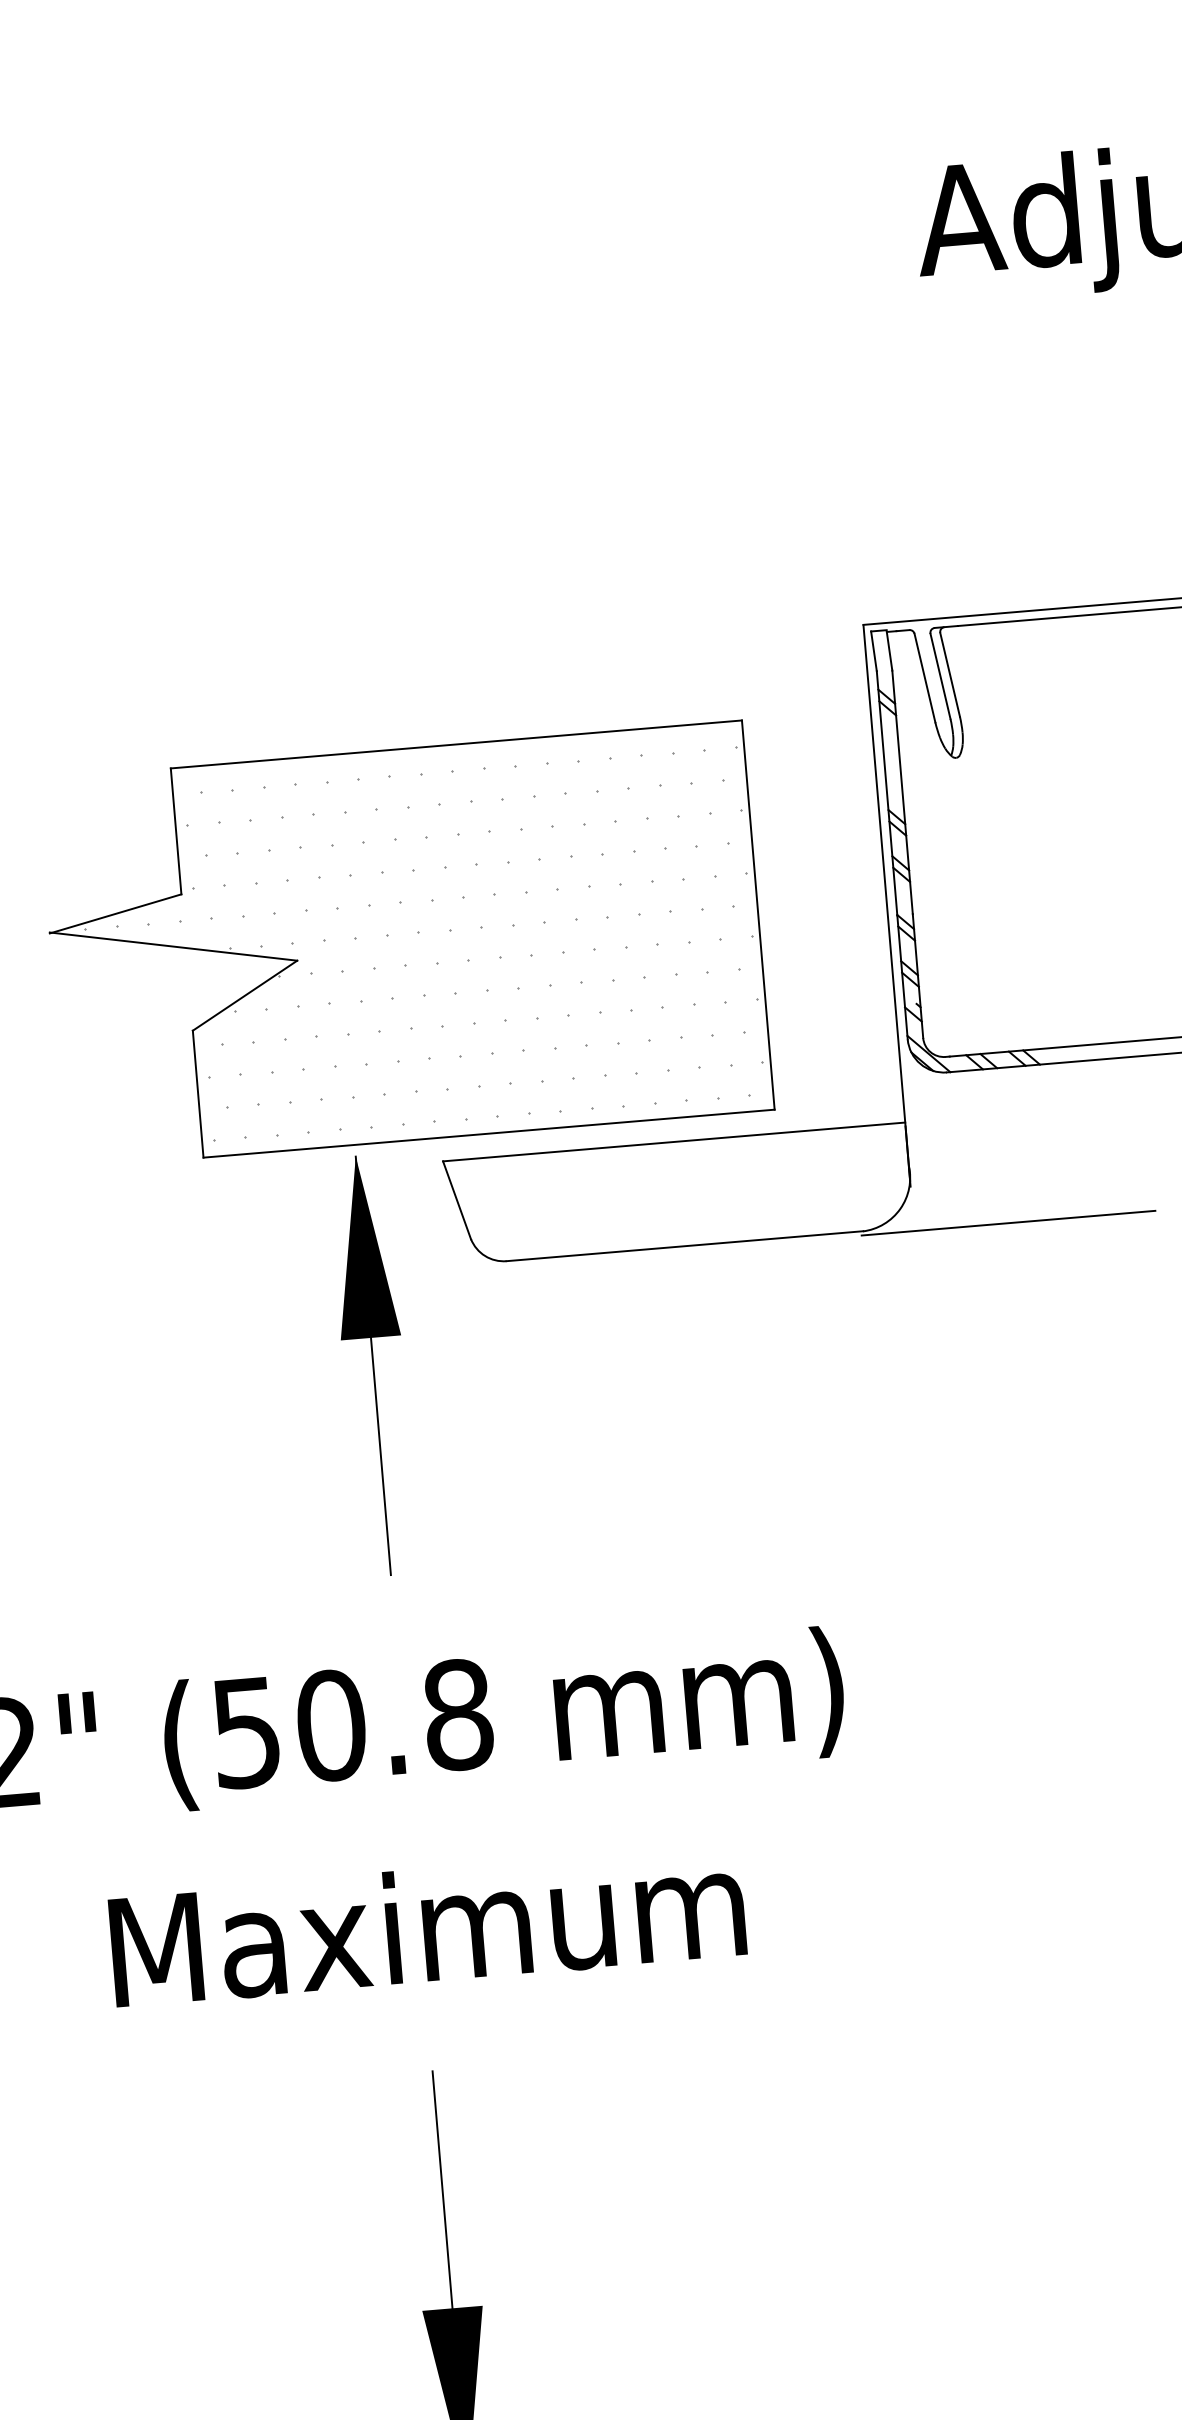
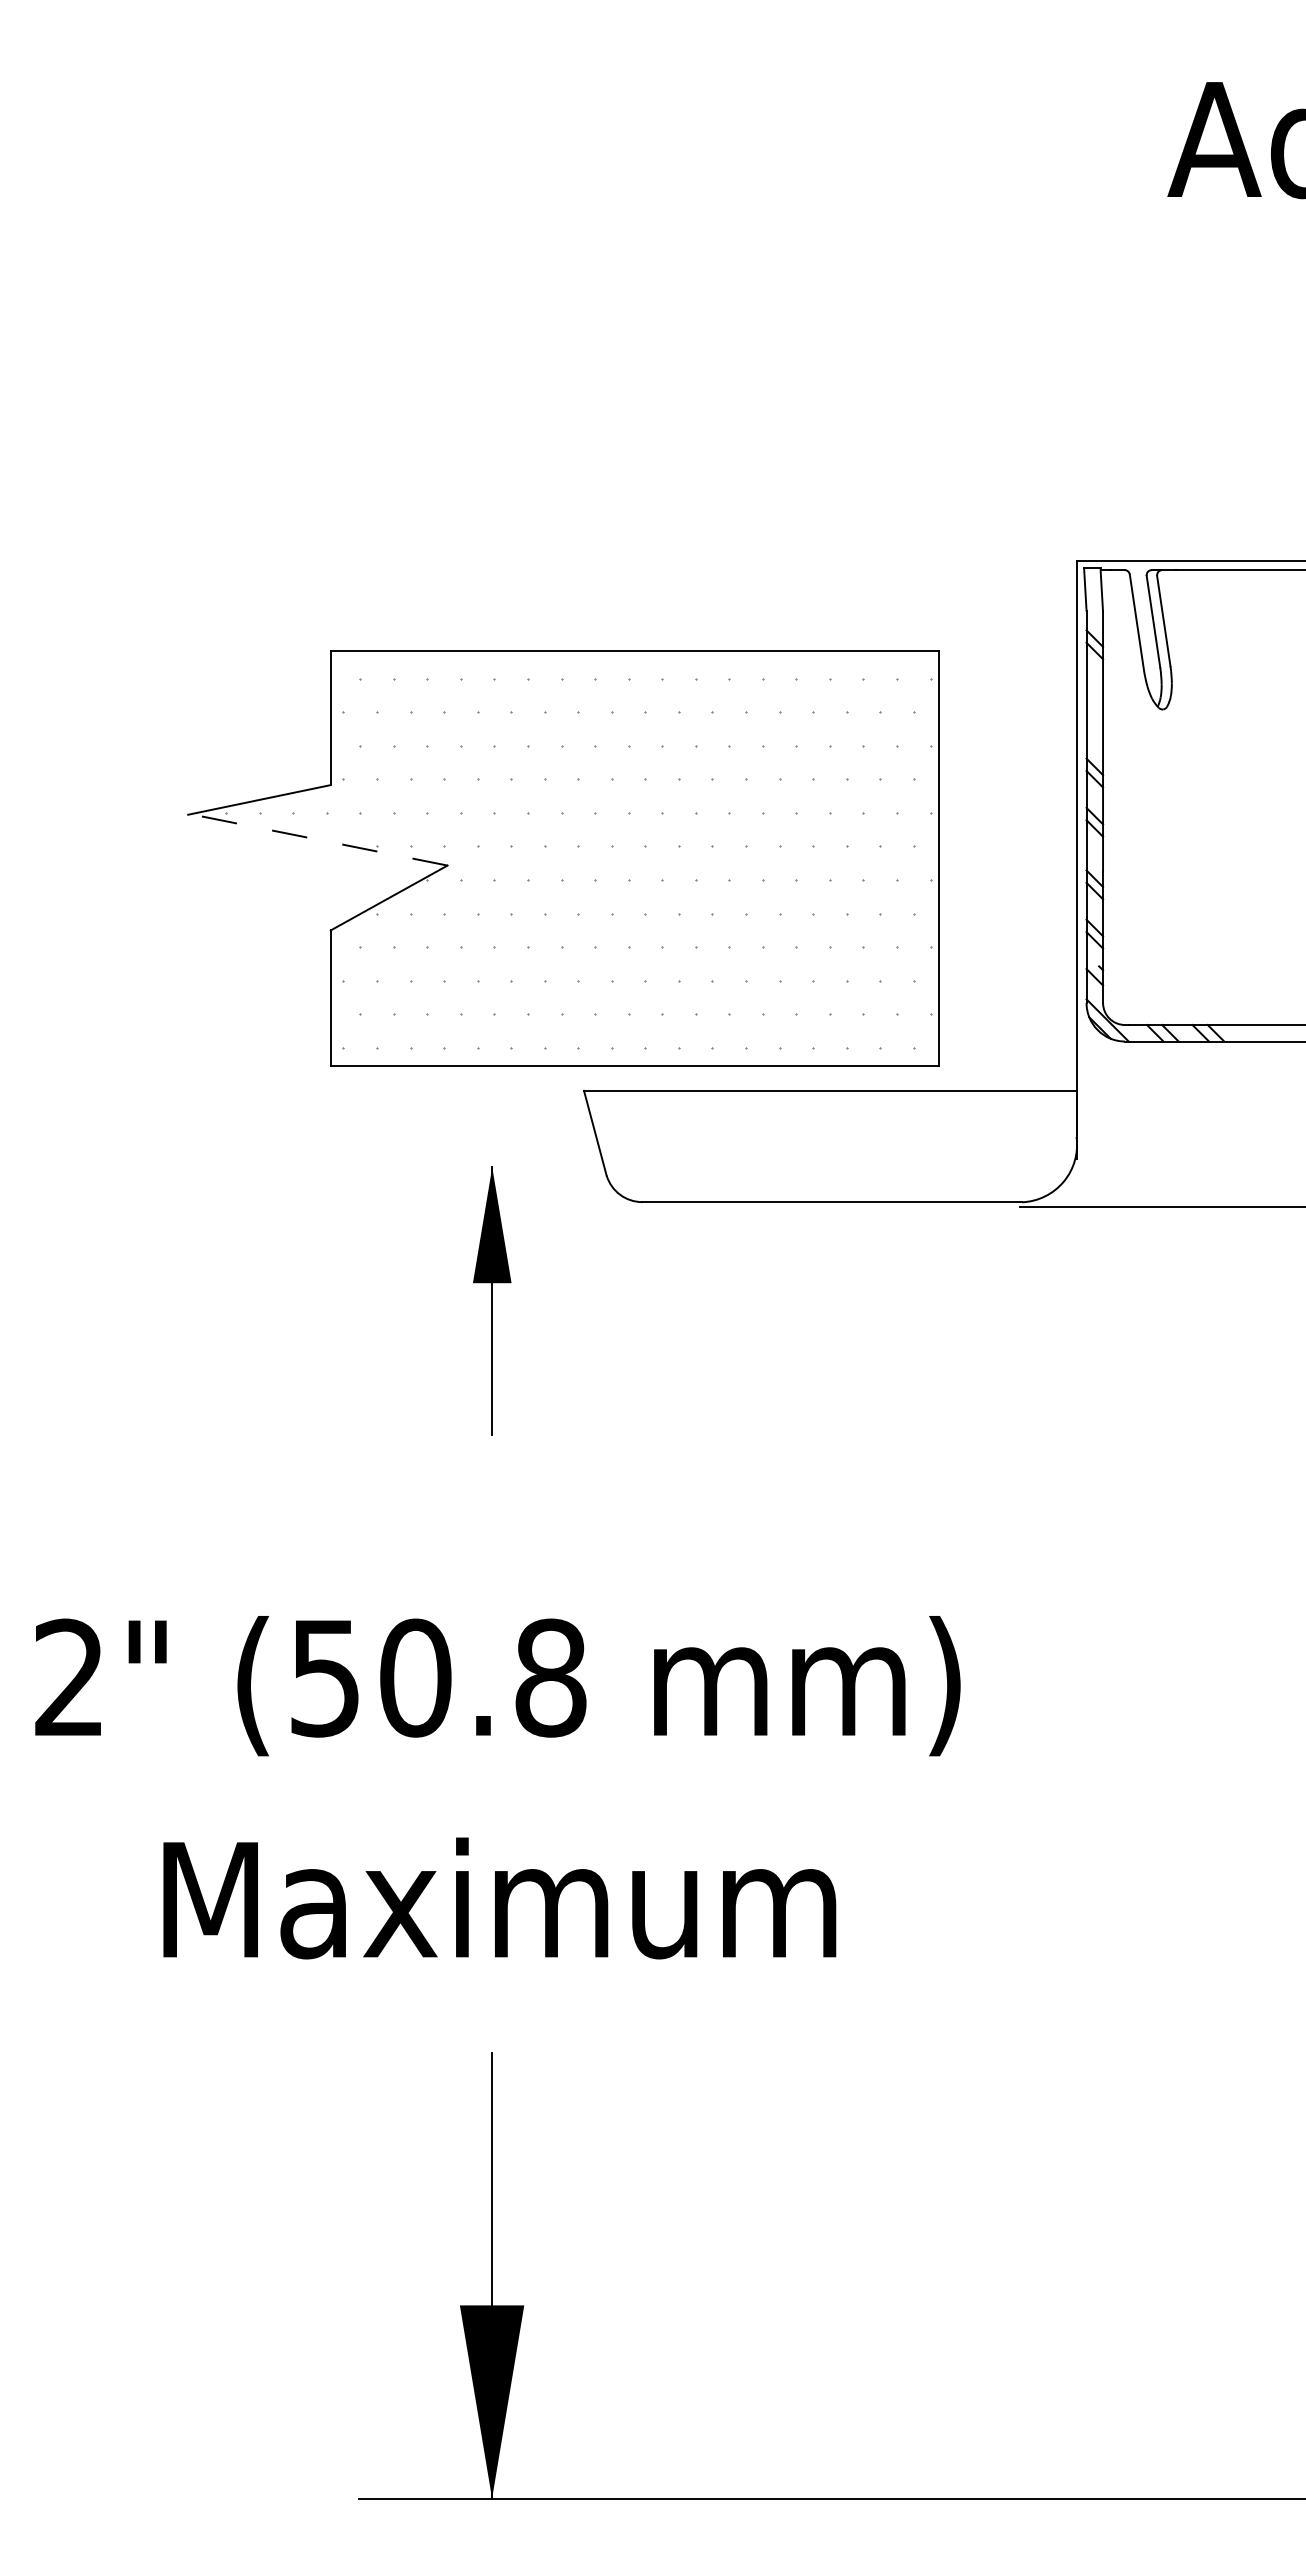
line: (173, 946) -> (317, 839), solid -> dashed
part: (373, 1365) -> (492, 1300), size x0.6

